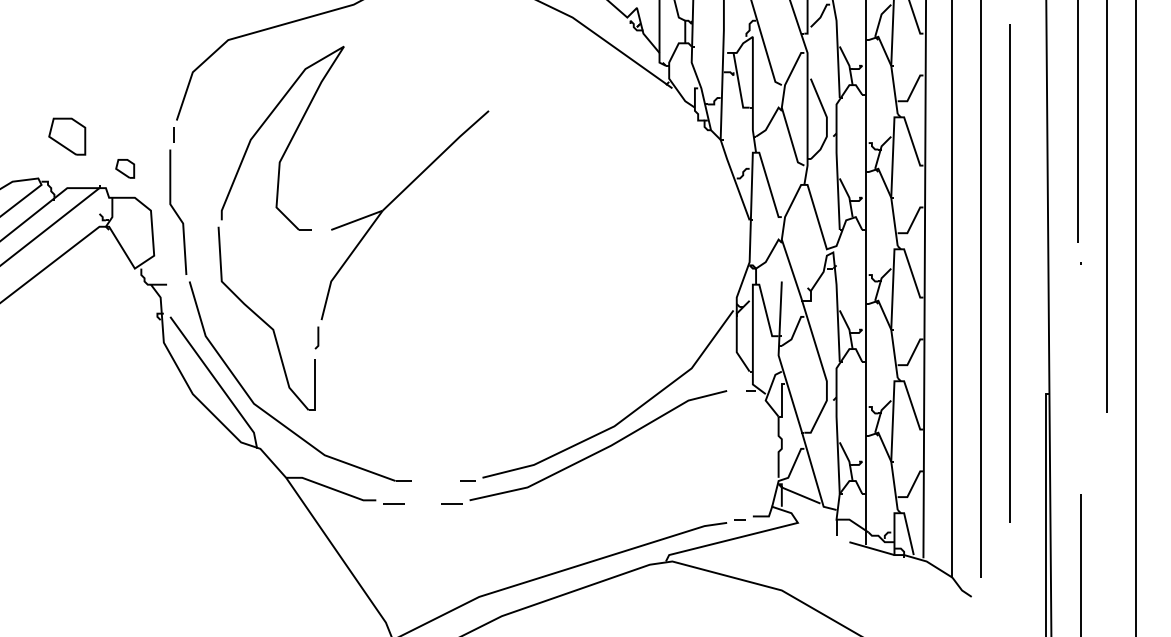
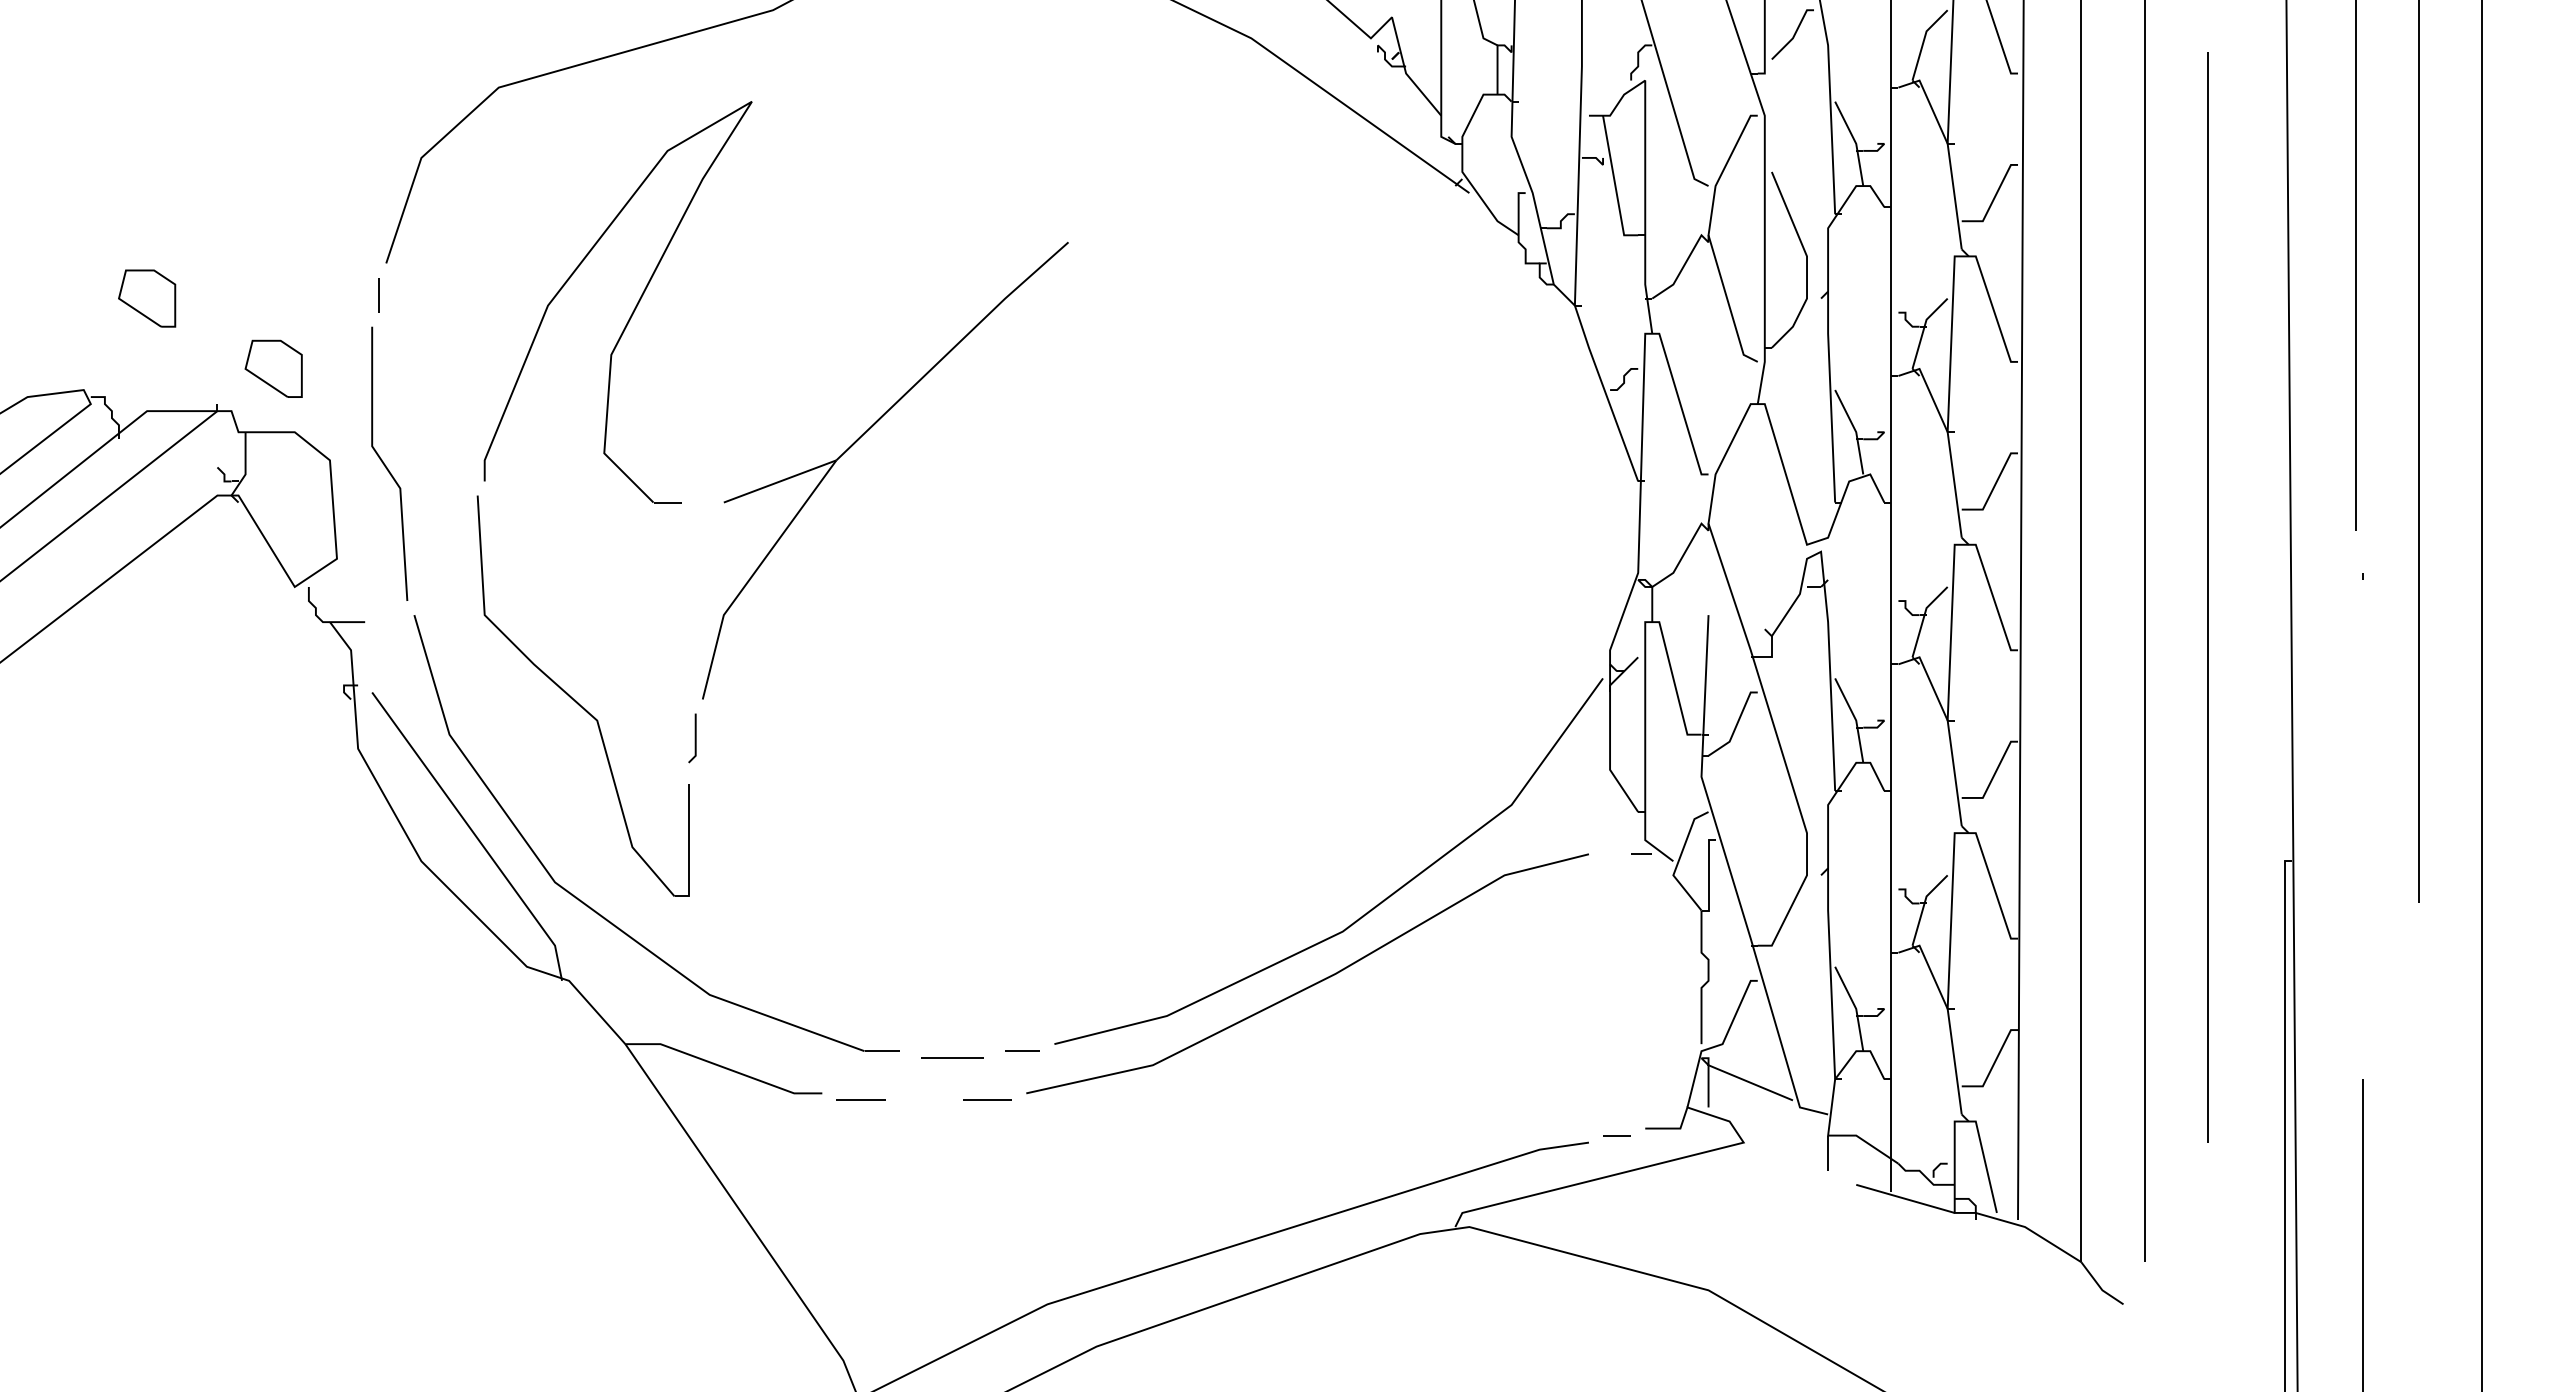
part: (67, 136) -> (147, 298), size x0.71
part: (124, 168) -> (272, 368), size x1.43
line: (435, 483) -> (951, 1056), added

